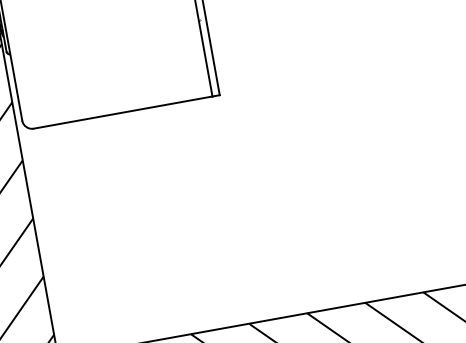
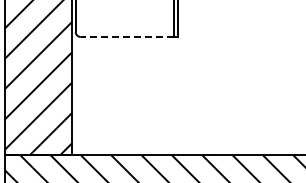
line: (123, 113) -> (127, 37), solid -> dashed

